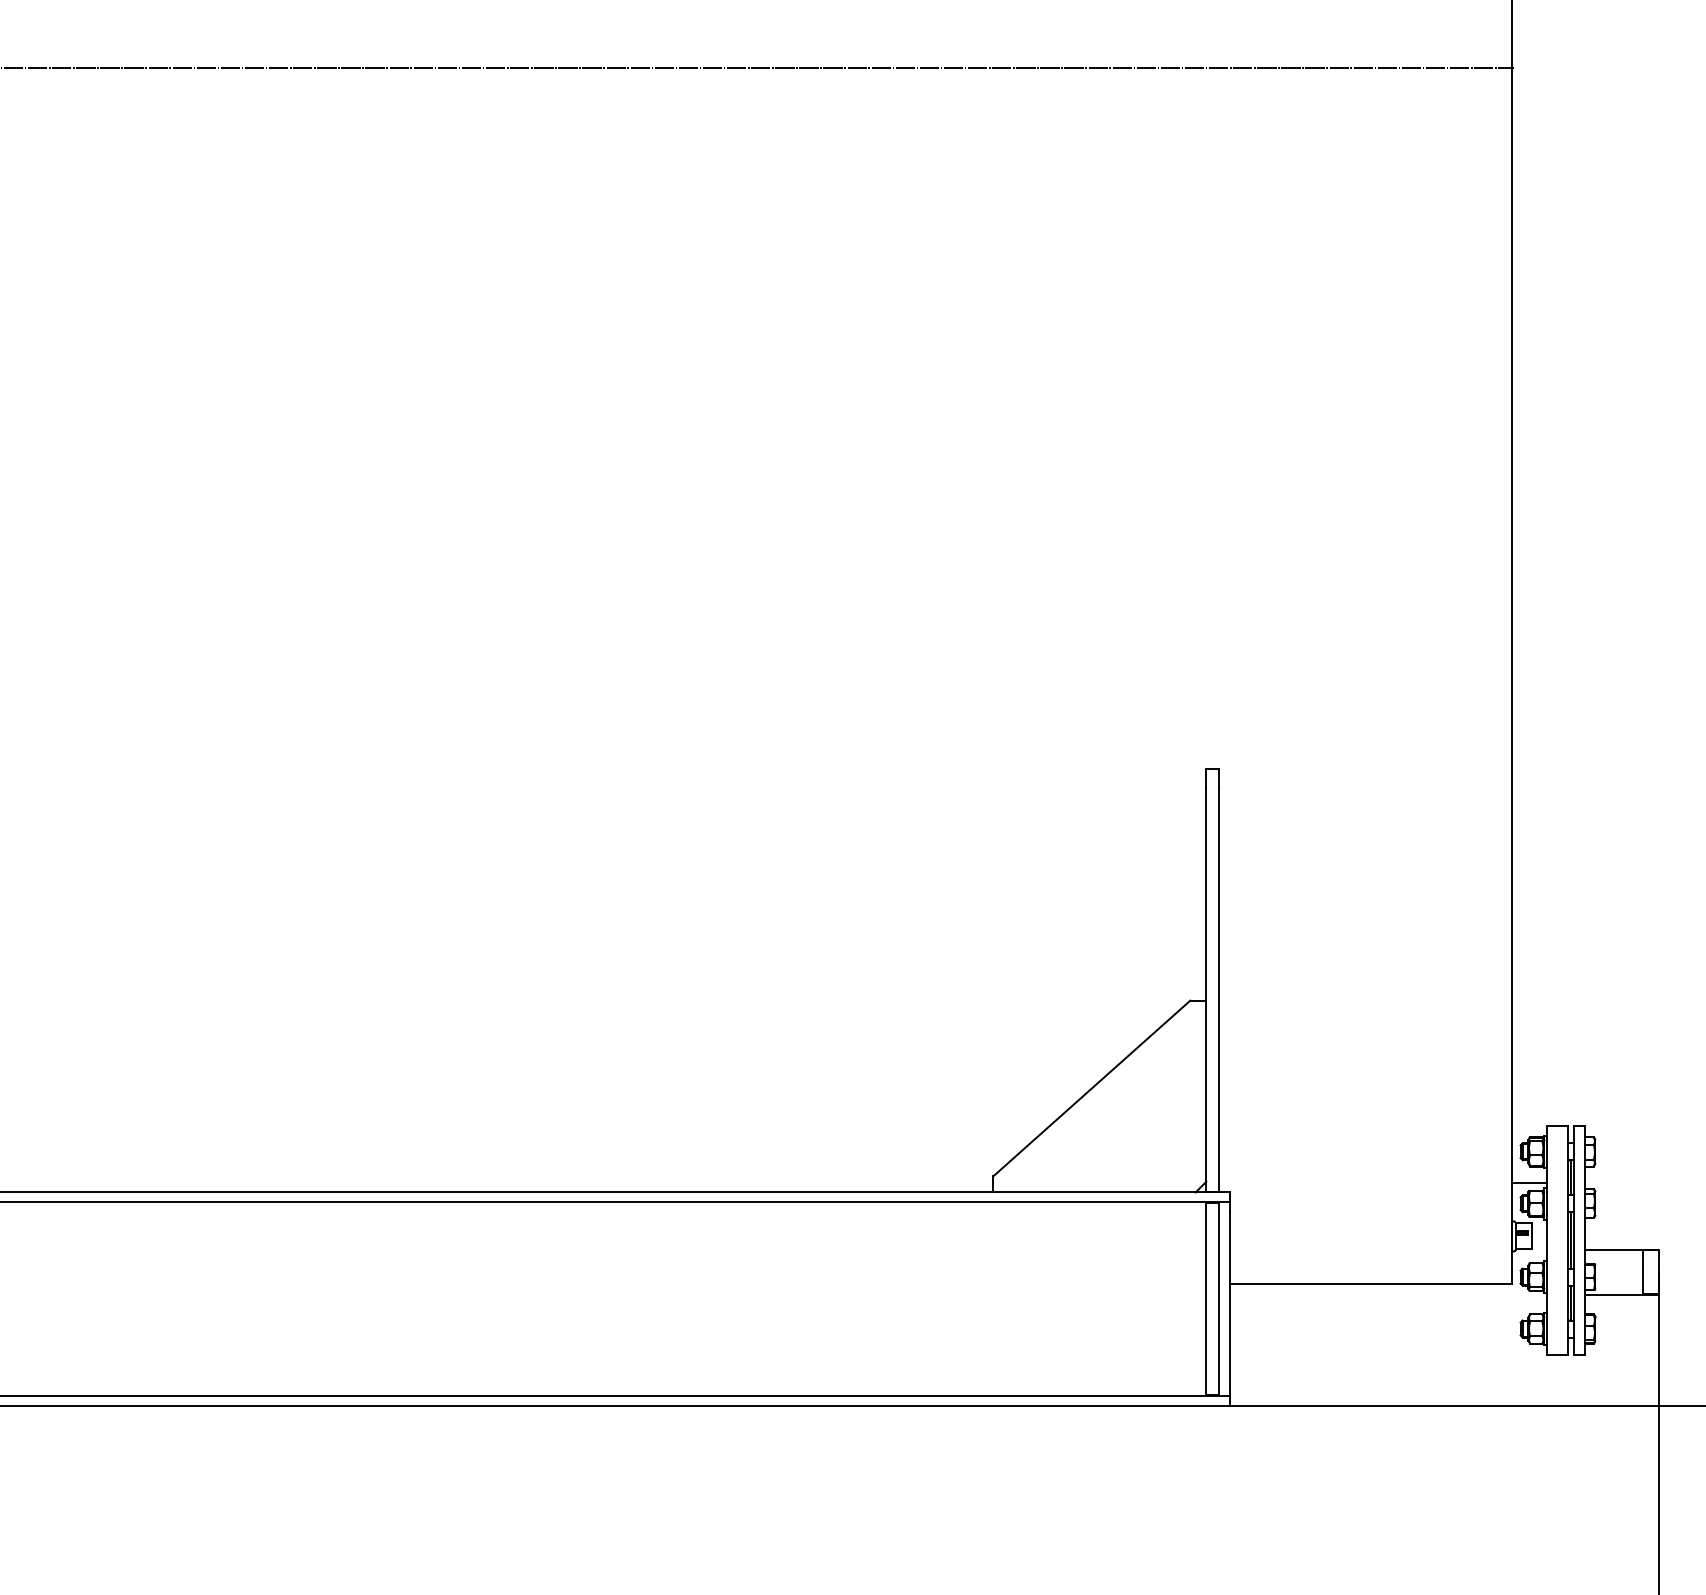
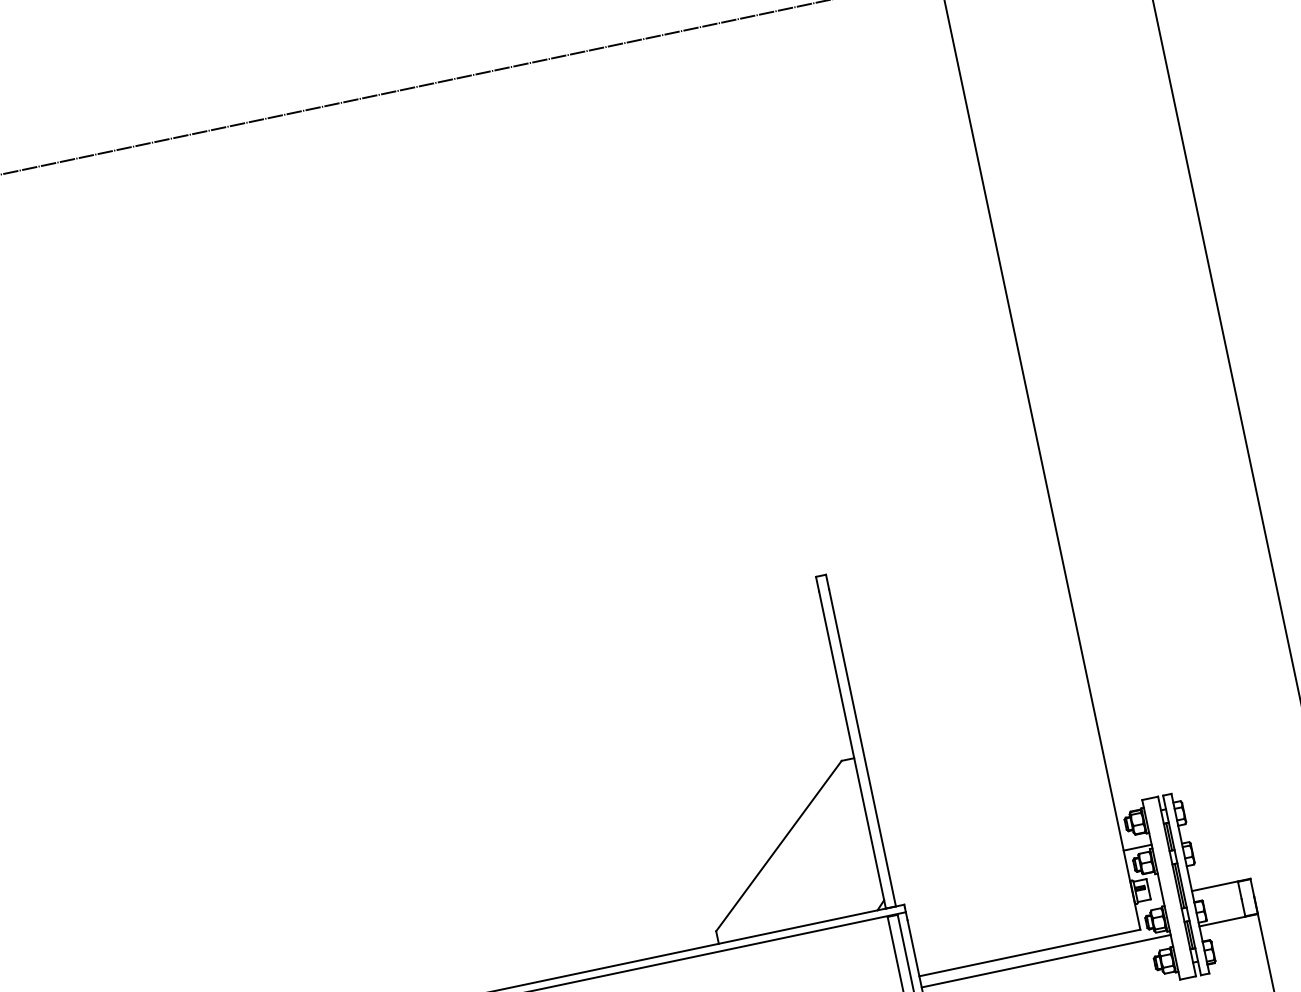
line: (1388, 1297) -> (1046, 960), added

